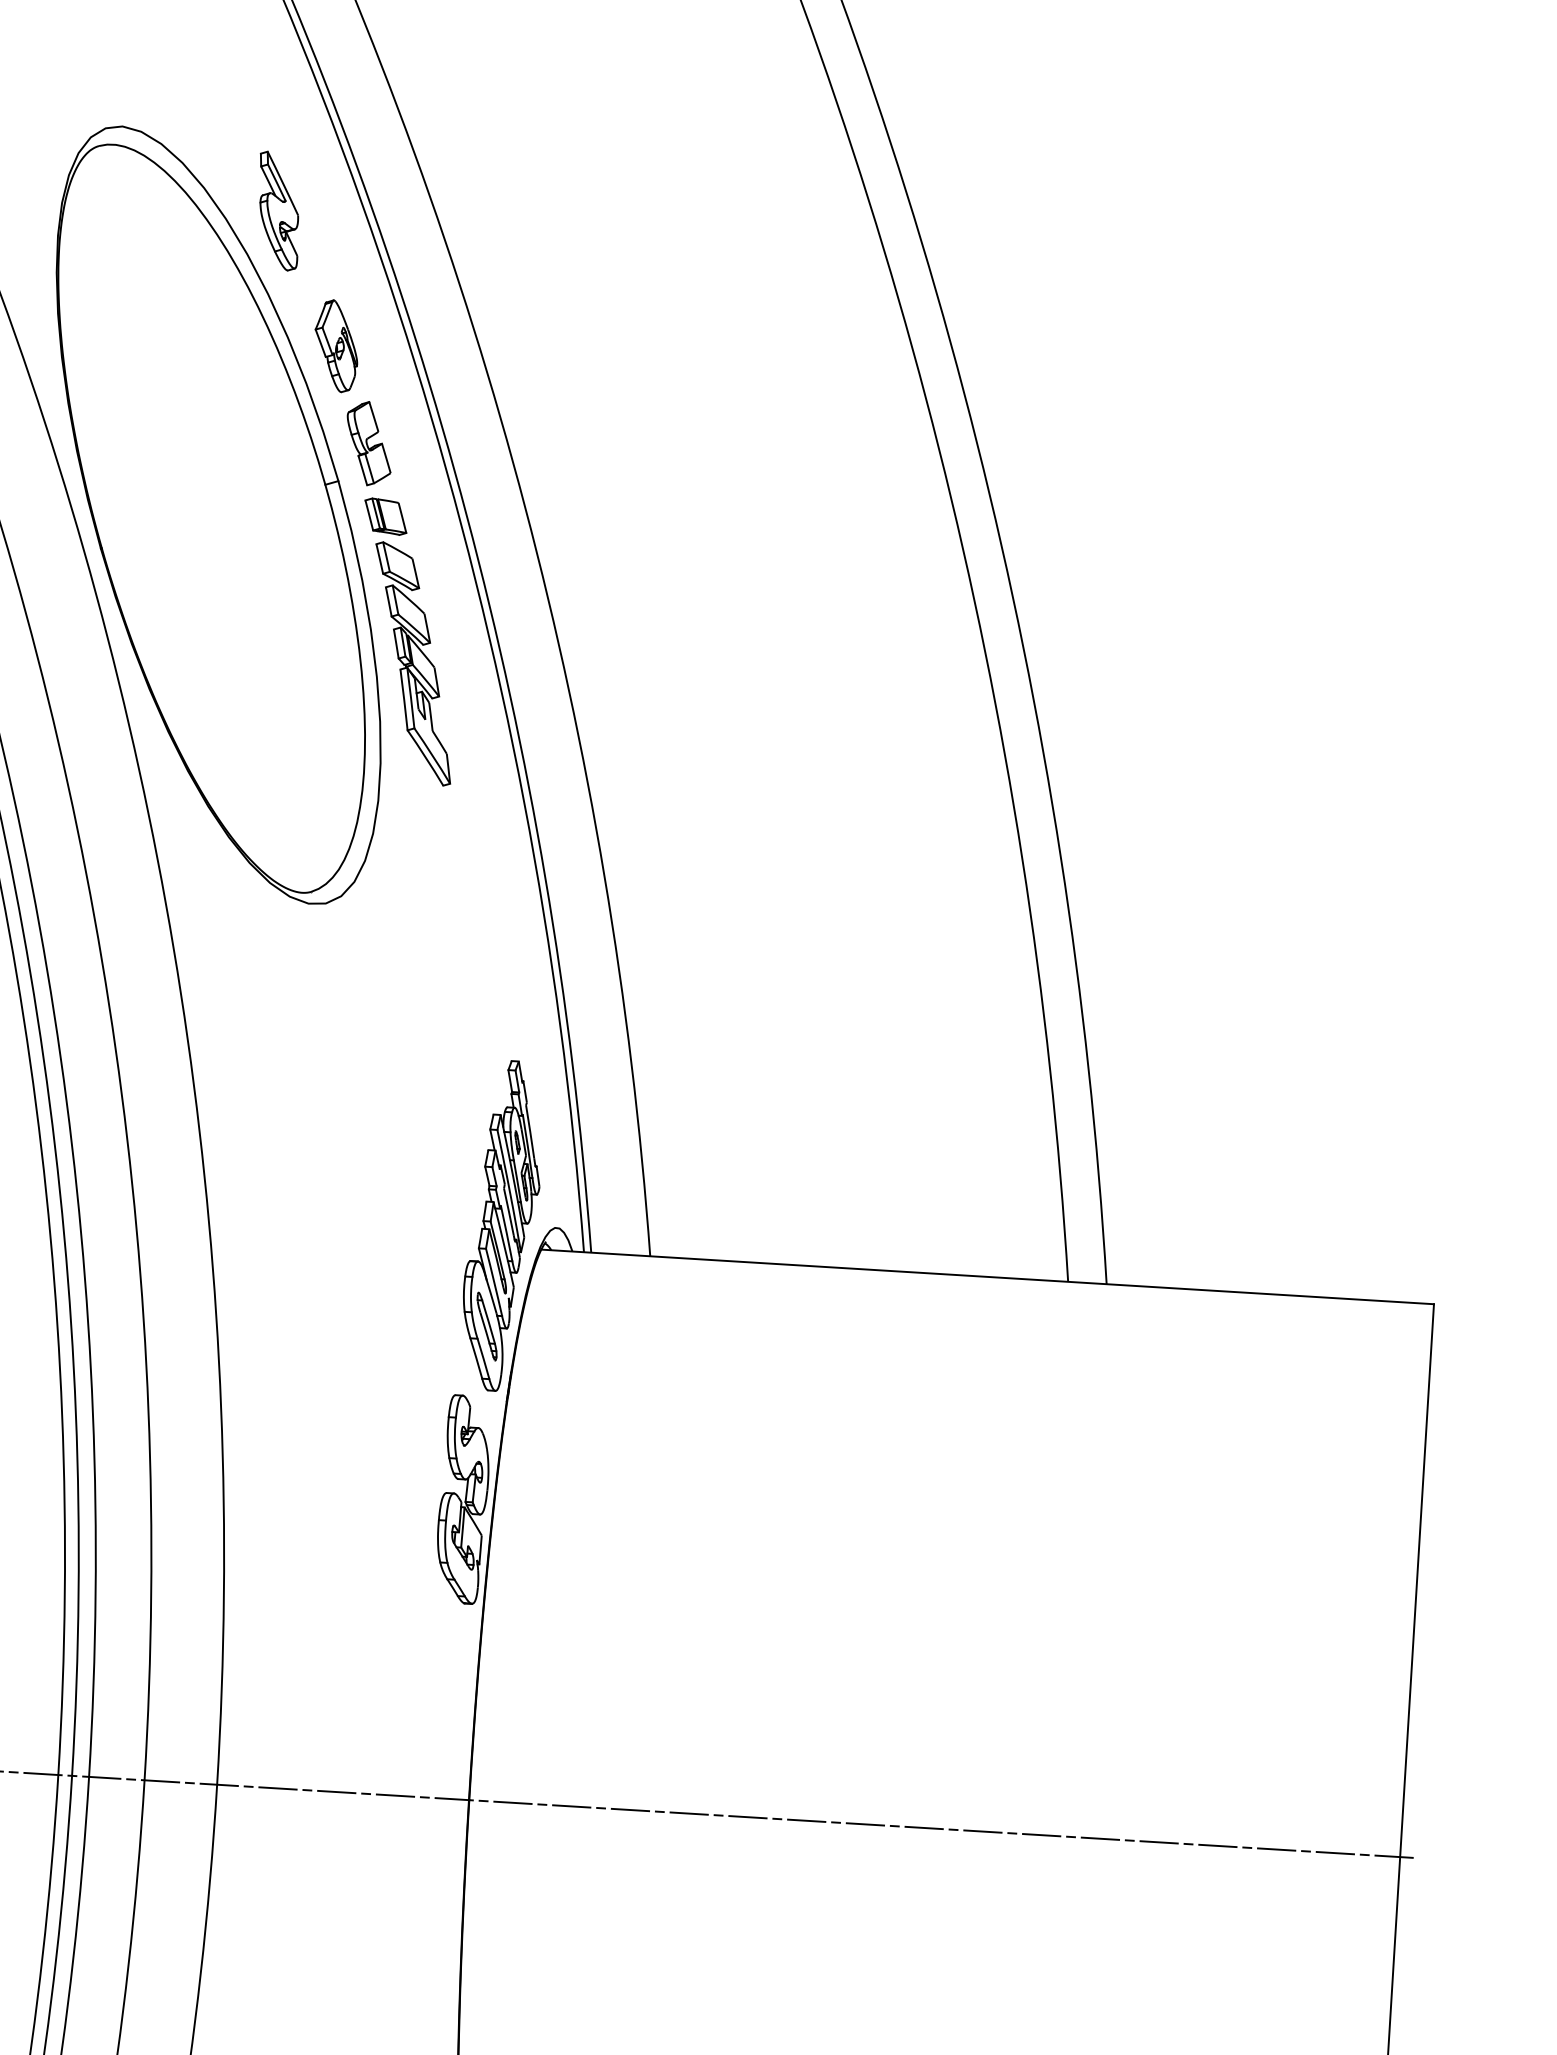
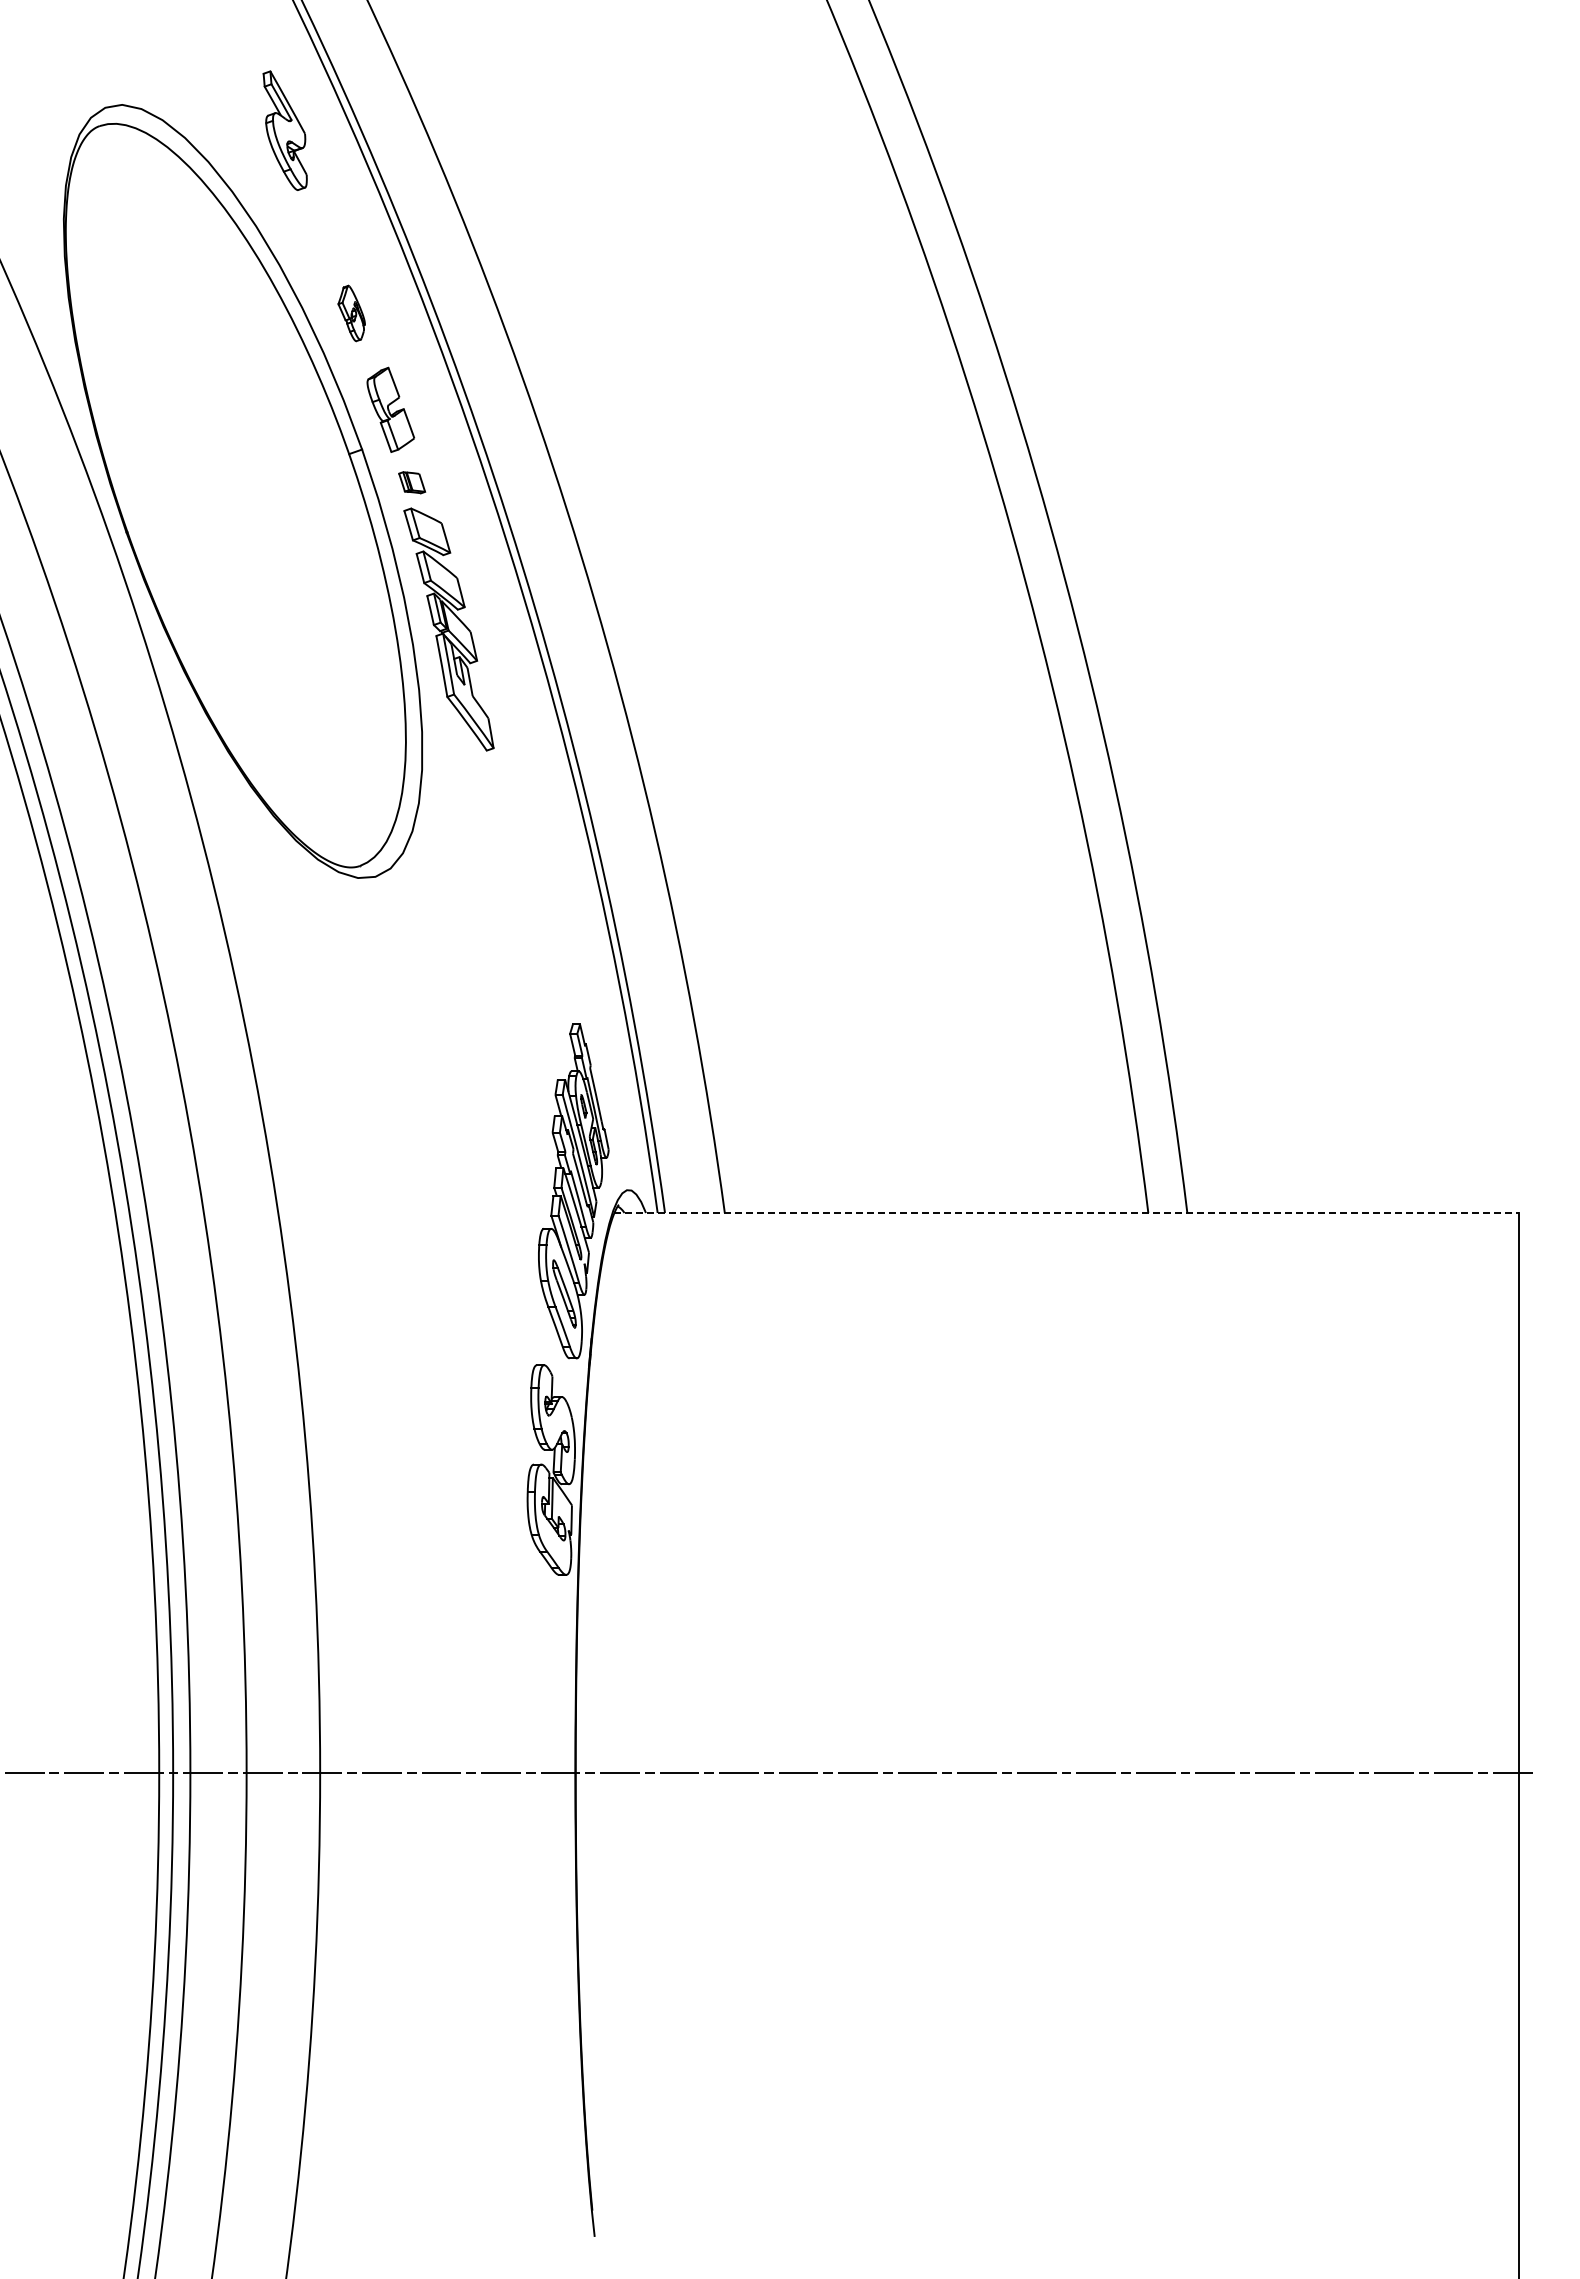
part: (278, 210) -> (284, 130), moved
part: (336, 346) -> (351, 313), size x0.6
part: (385, 516) -> (411, 482), size x0.6
line: (988, 1276) -> (1067, 1212), solid -> dashed

